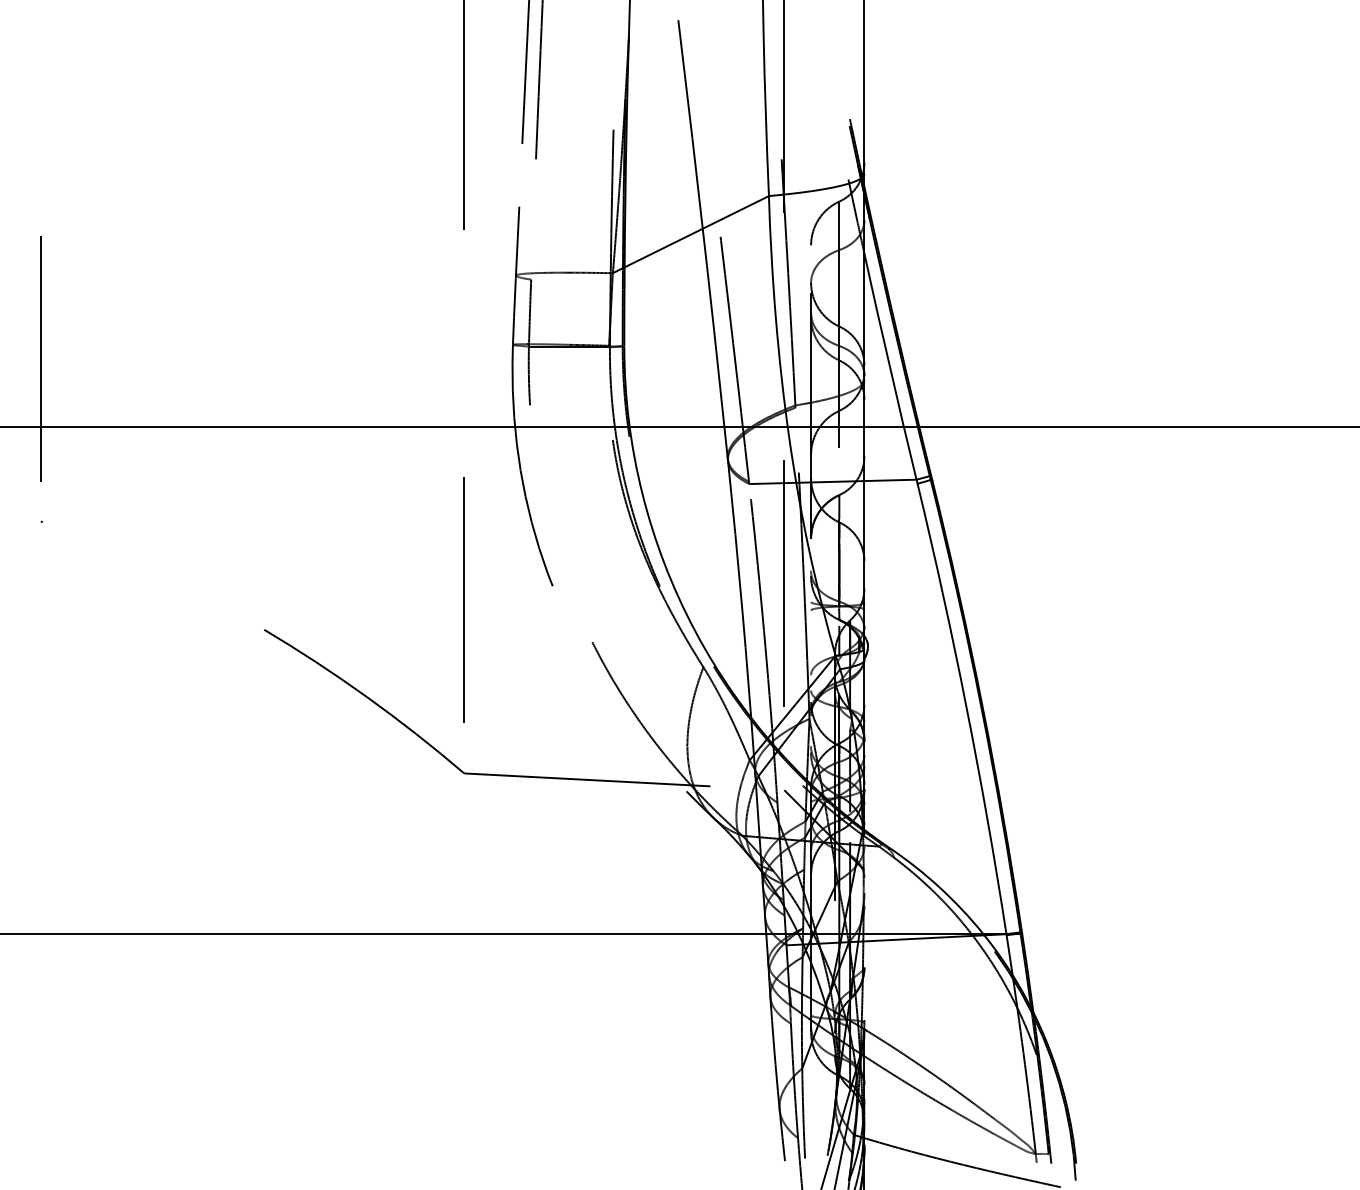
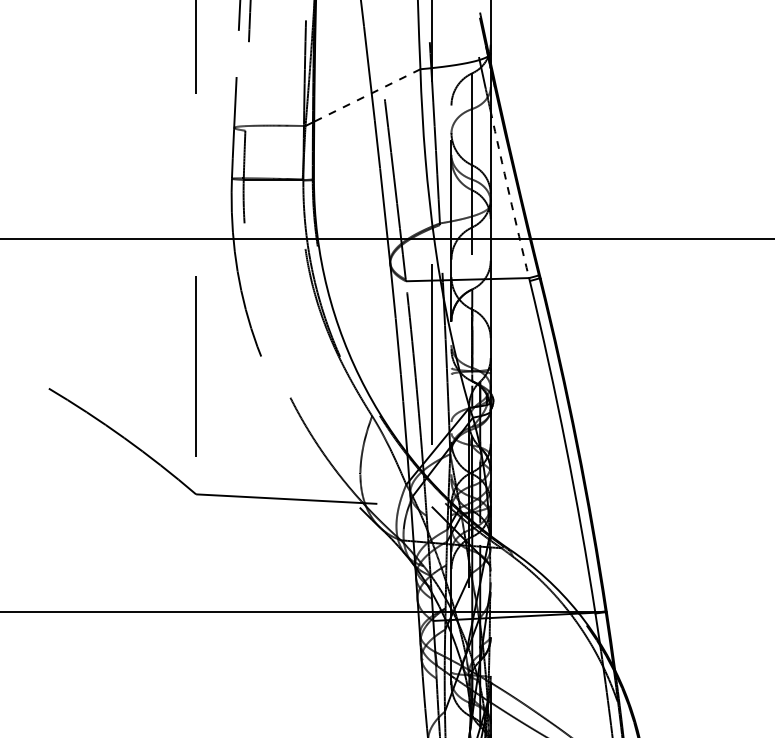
line: (696, 231) -> (367, 95), solid -> dashed
arc: (889, 366) -> (509, 194), solid -> dashed

